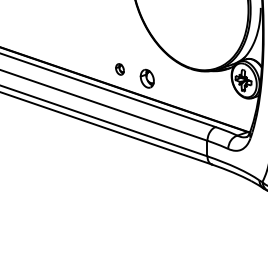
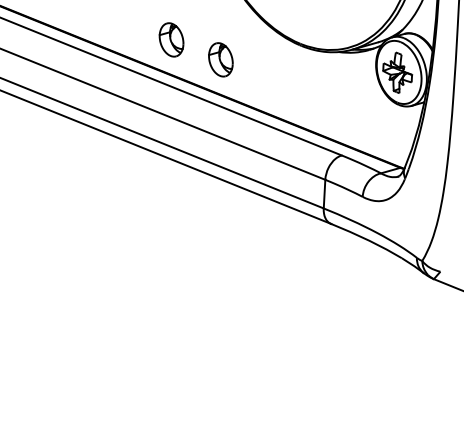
part: (119, 69) -> (170, 39), size x1.67

